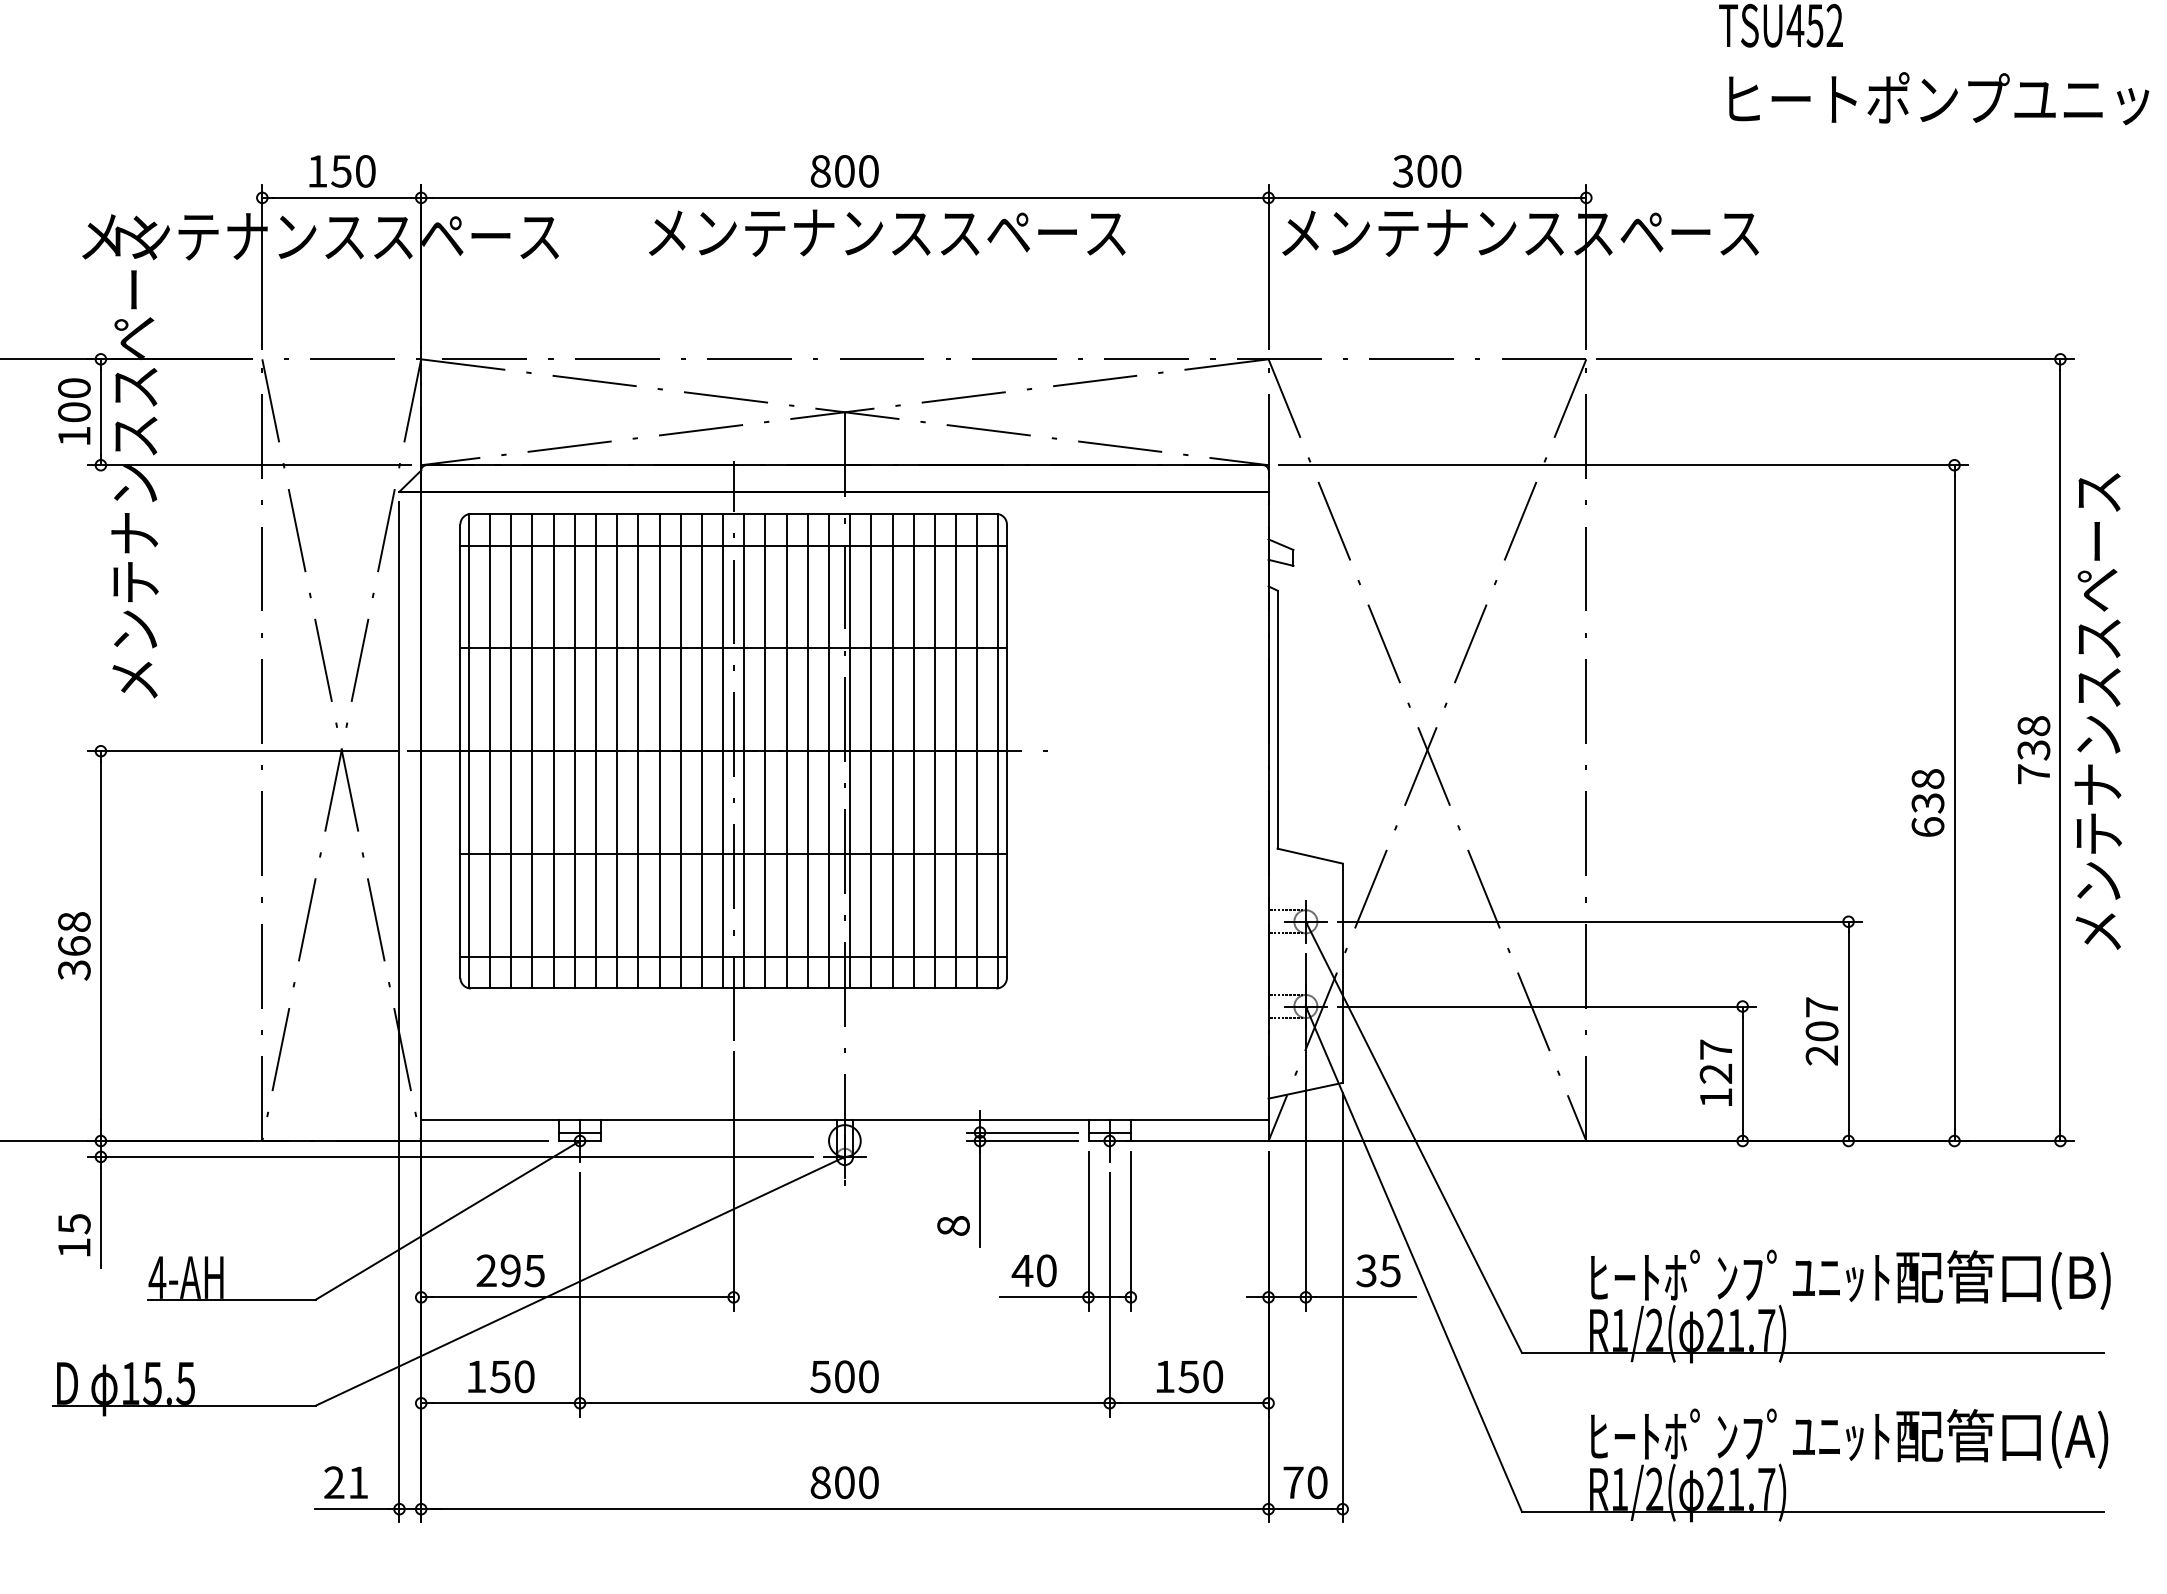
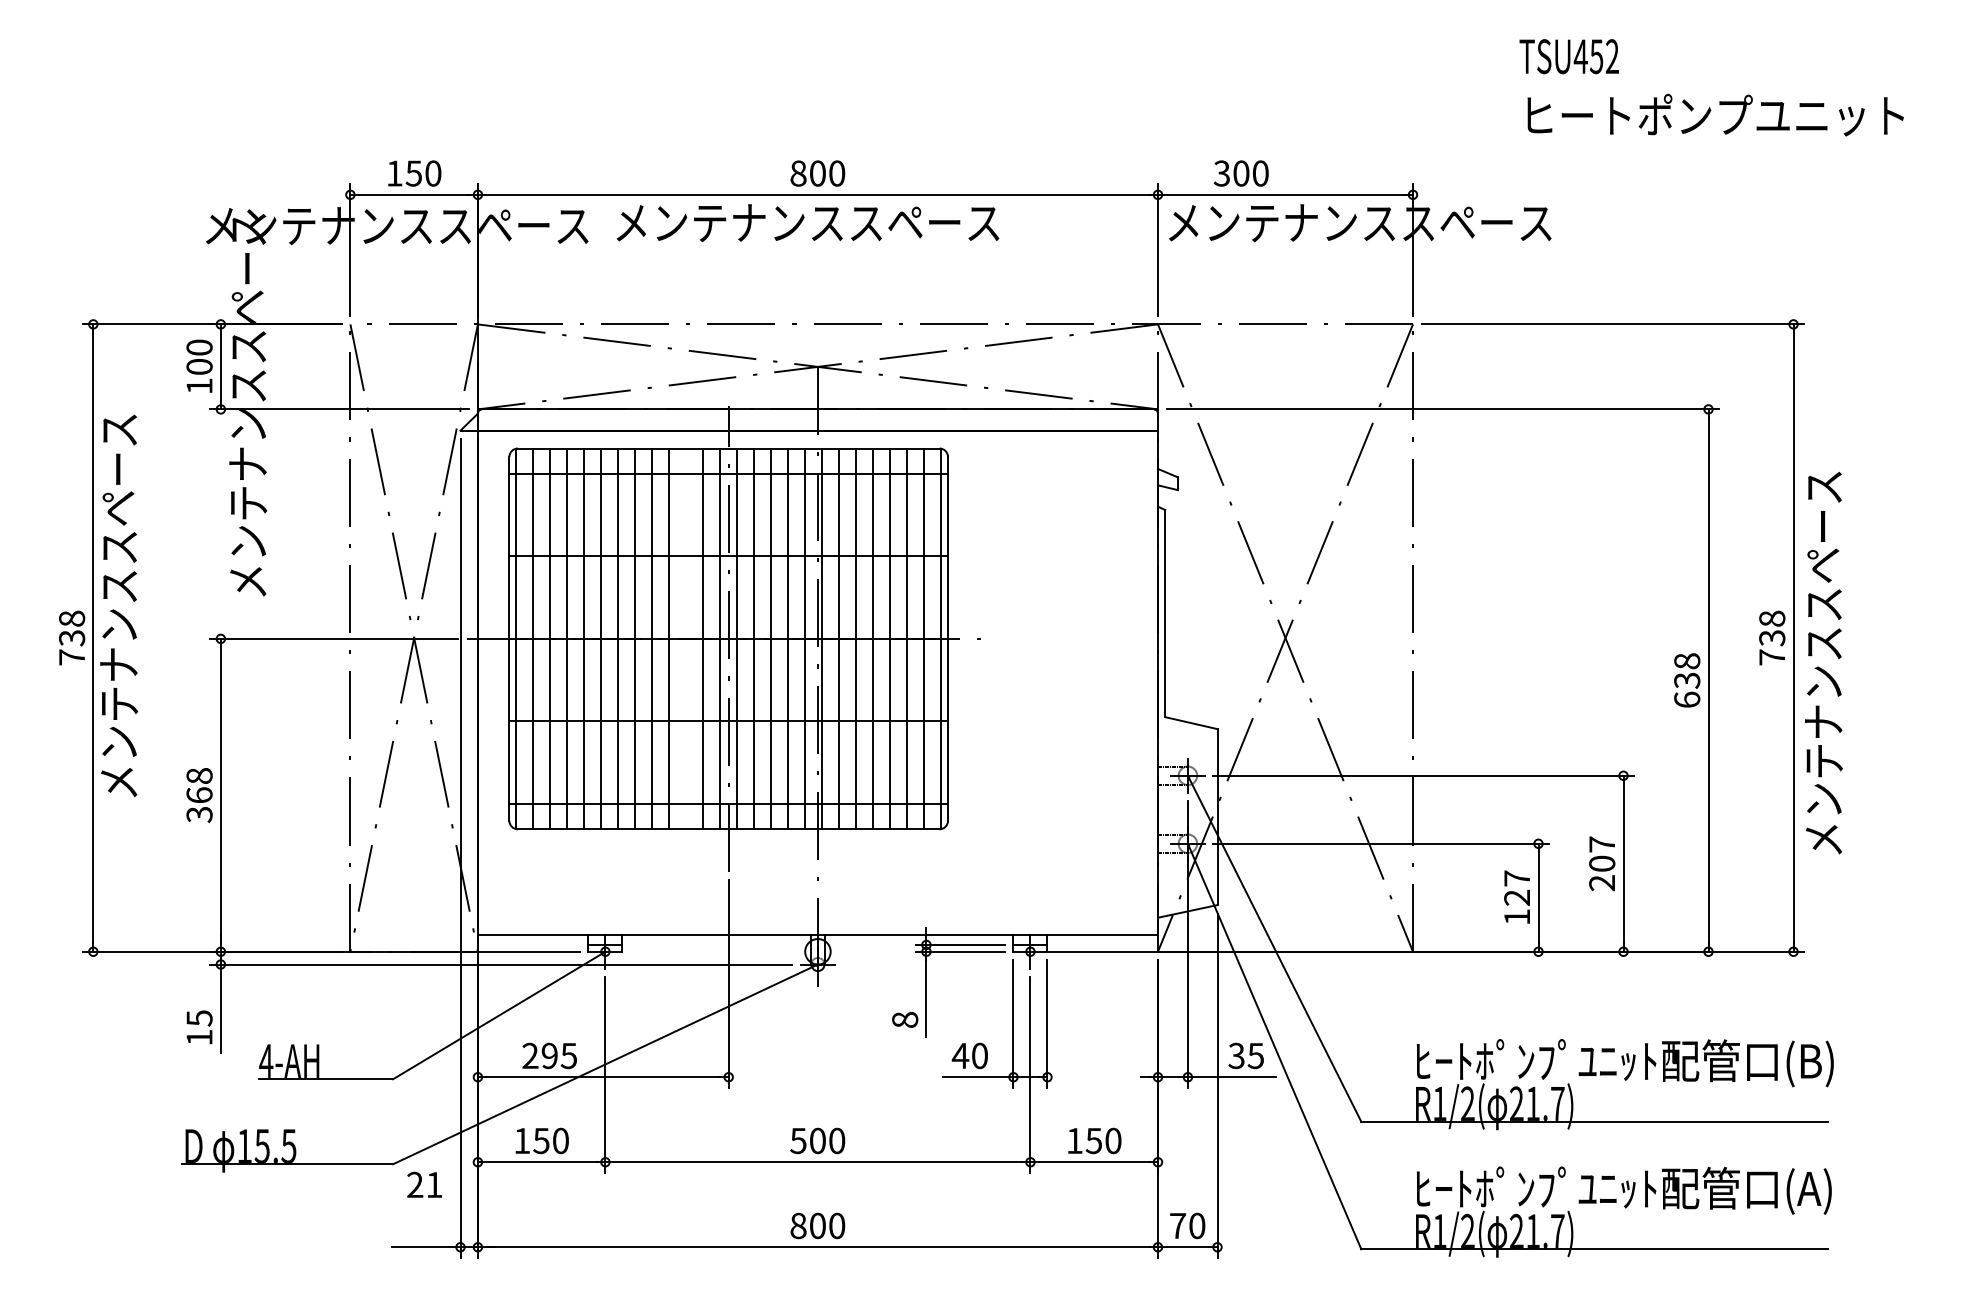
text: (1426, 171) -> (1240, 173), moved
text: (886, 233) -> (807, 223), moved
text: (2097, 712) -> (1823, 663), moved
line: (681, 750) -> (686, 638), removed
text: (345, 1482) -> (424, 1184), moved

